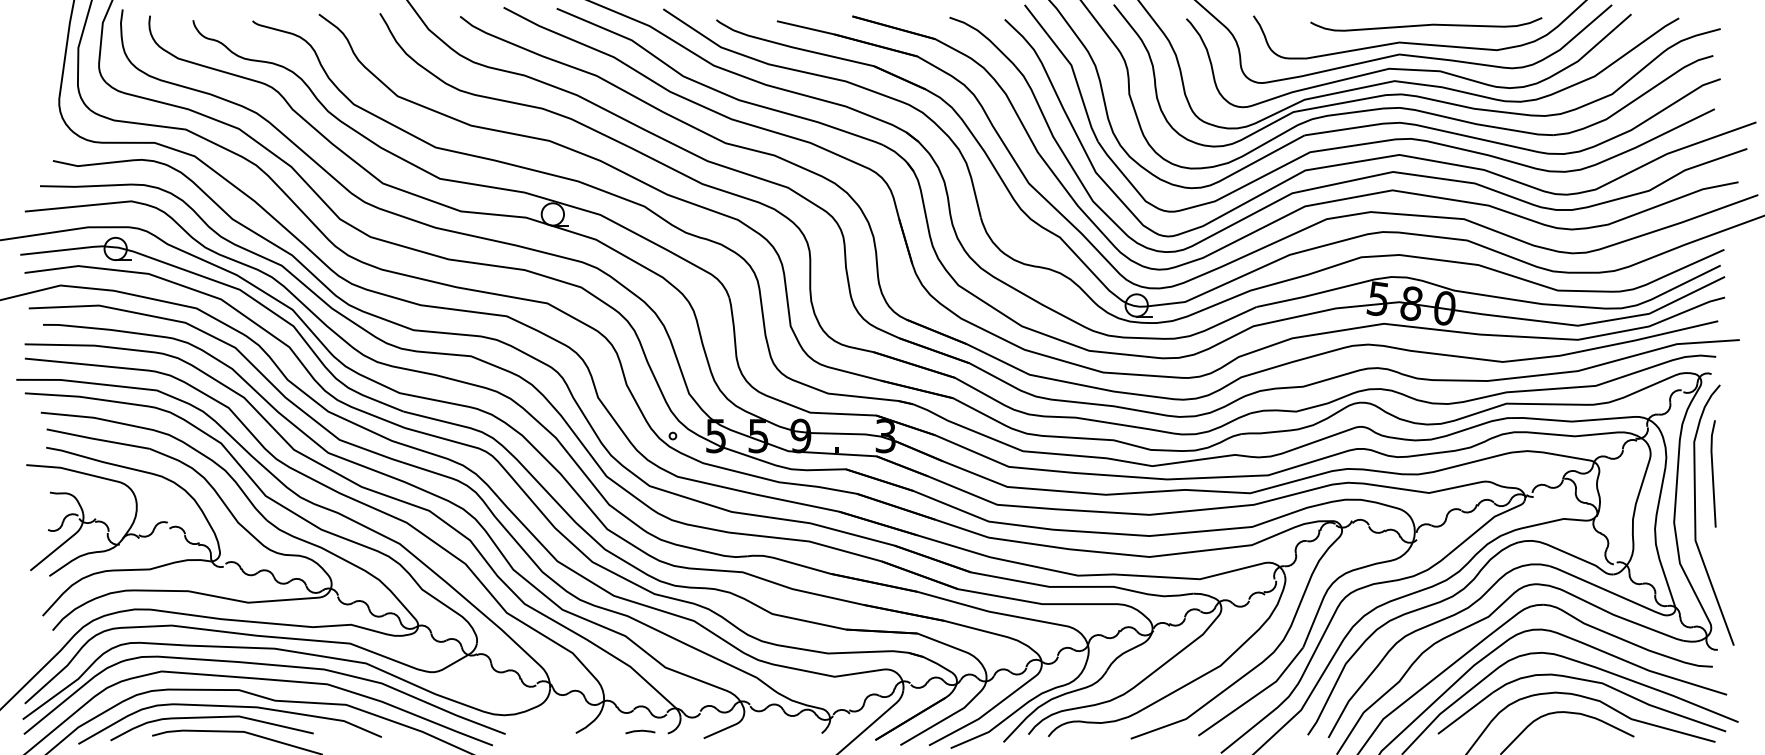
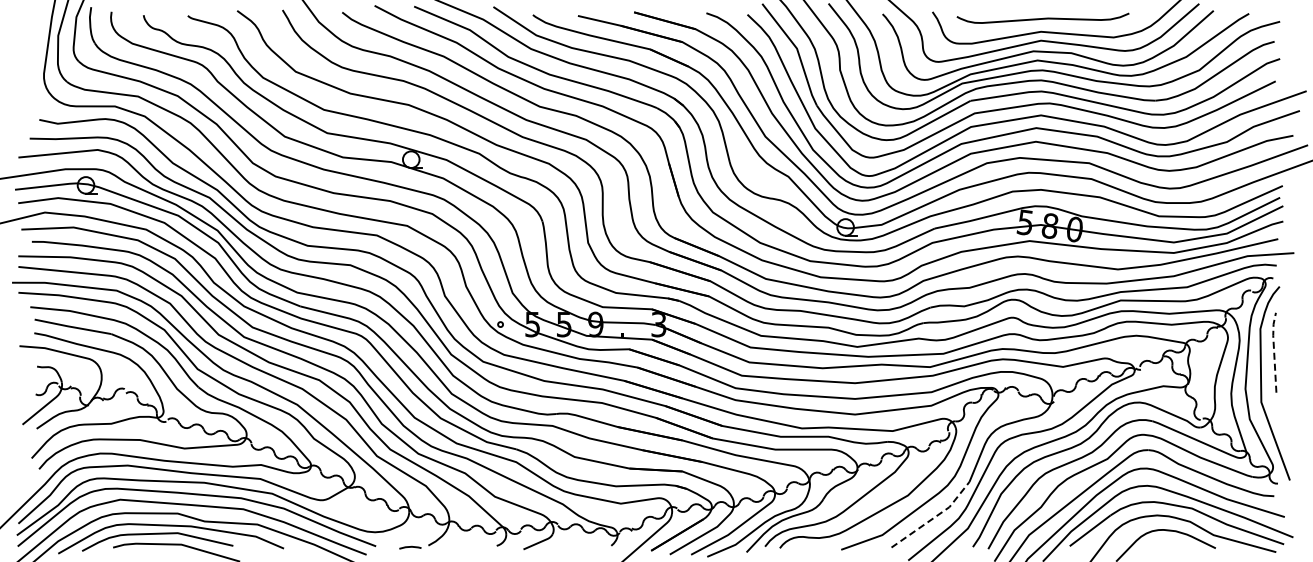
curve: (1426, 23) -> (1043, 17), moved
line: (1713, 472) -> (1274, 351), solid -> dashed
line: (1256, 695) -> (934, 517), solid -> dashed
line: (640, 731) -> (410, 547), moved

